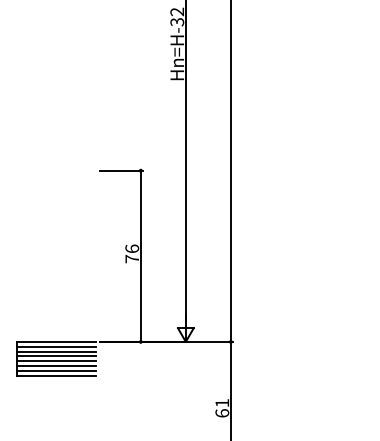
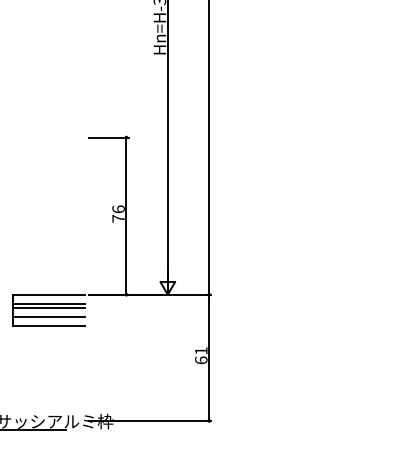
line: (55, 347) -> (48, 299), removed
line: (55, 361) -> (48, 312), removed
line: (55, 371) -> (48, 321), removed

